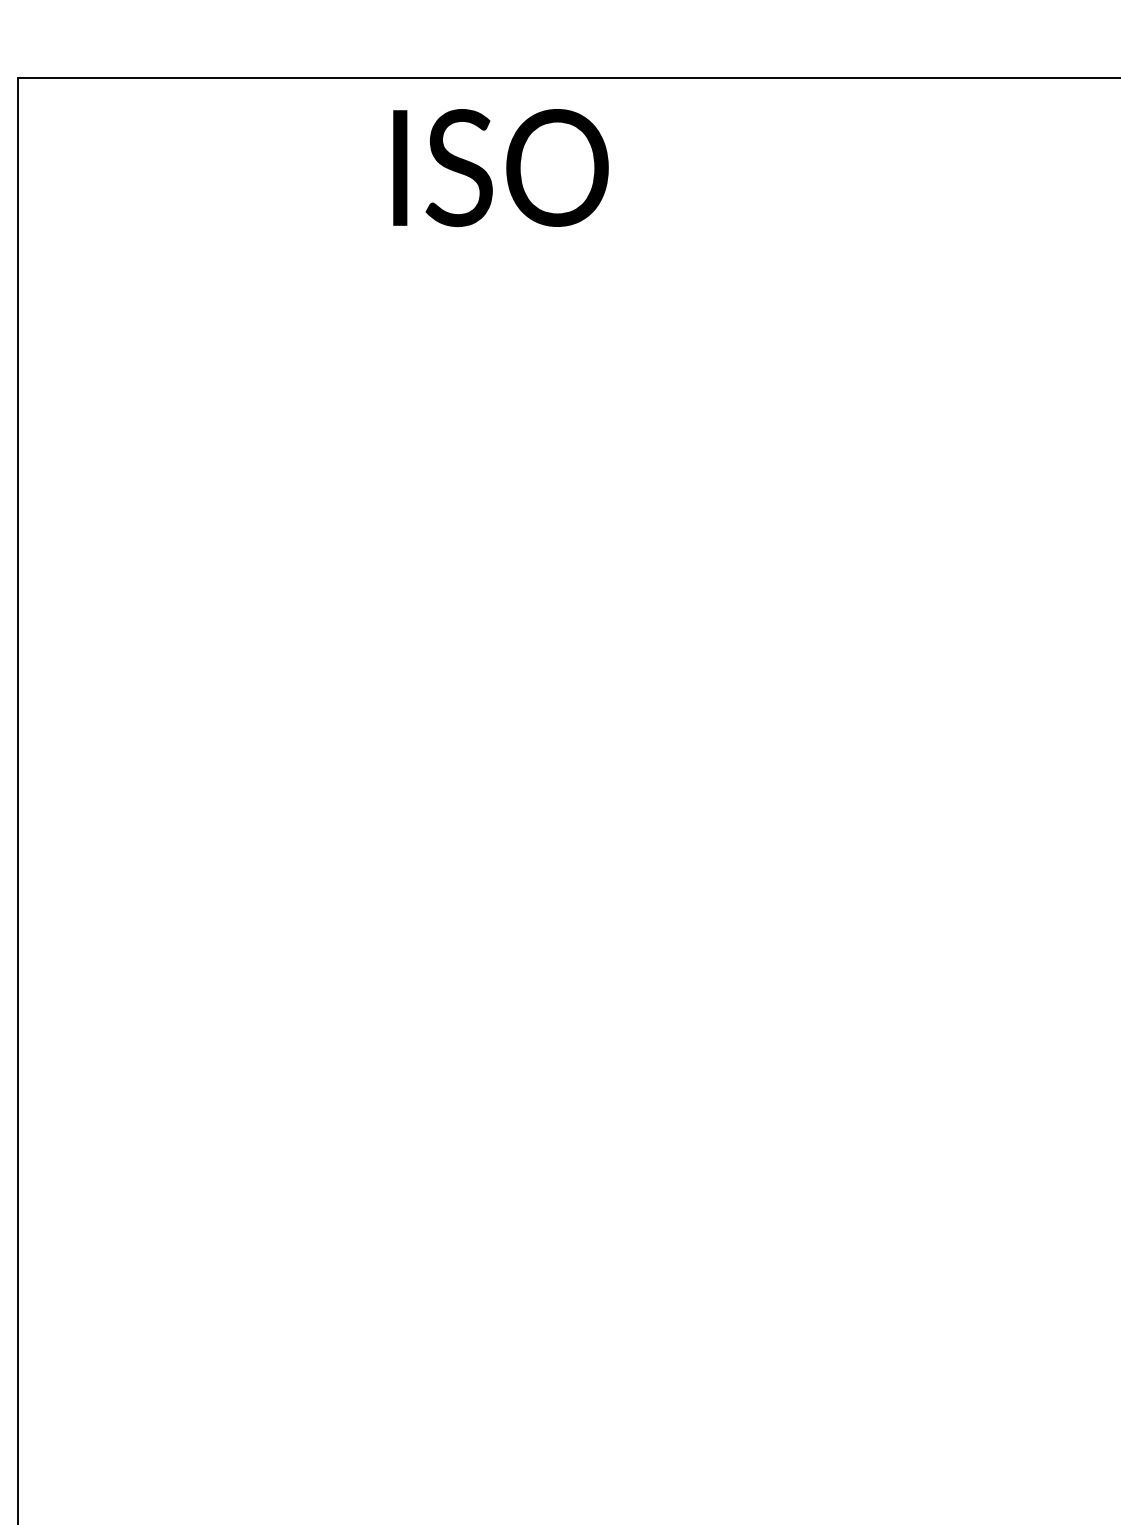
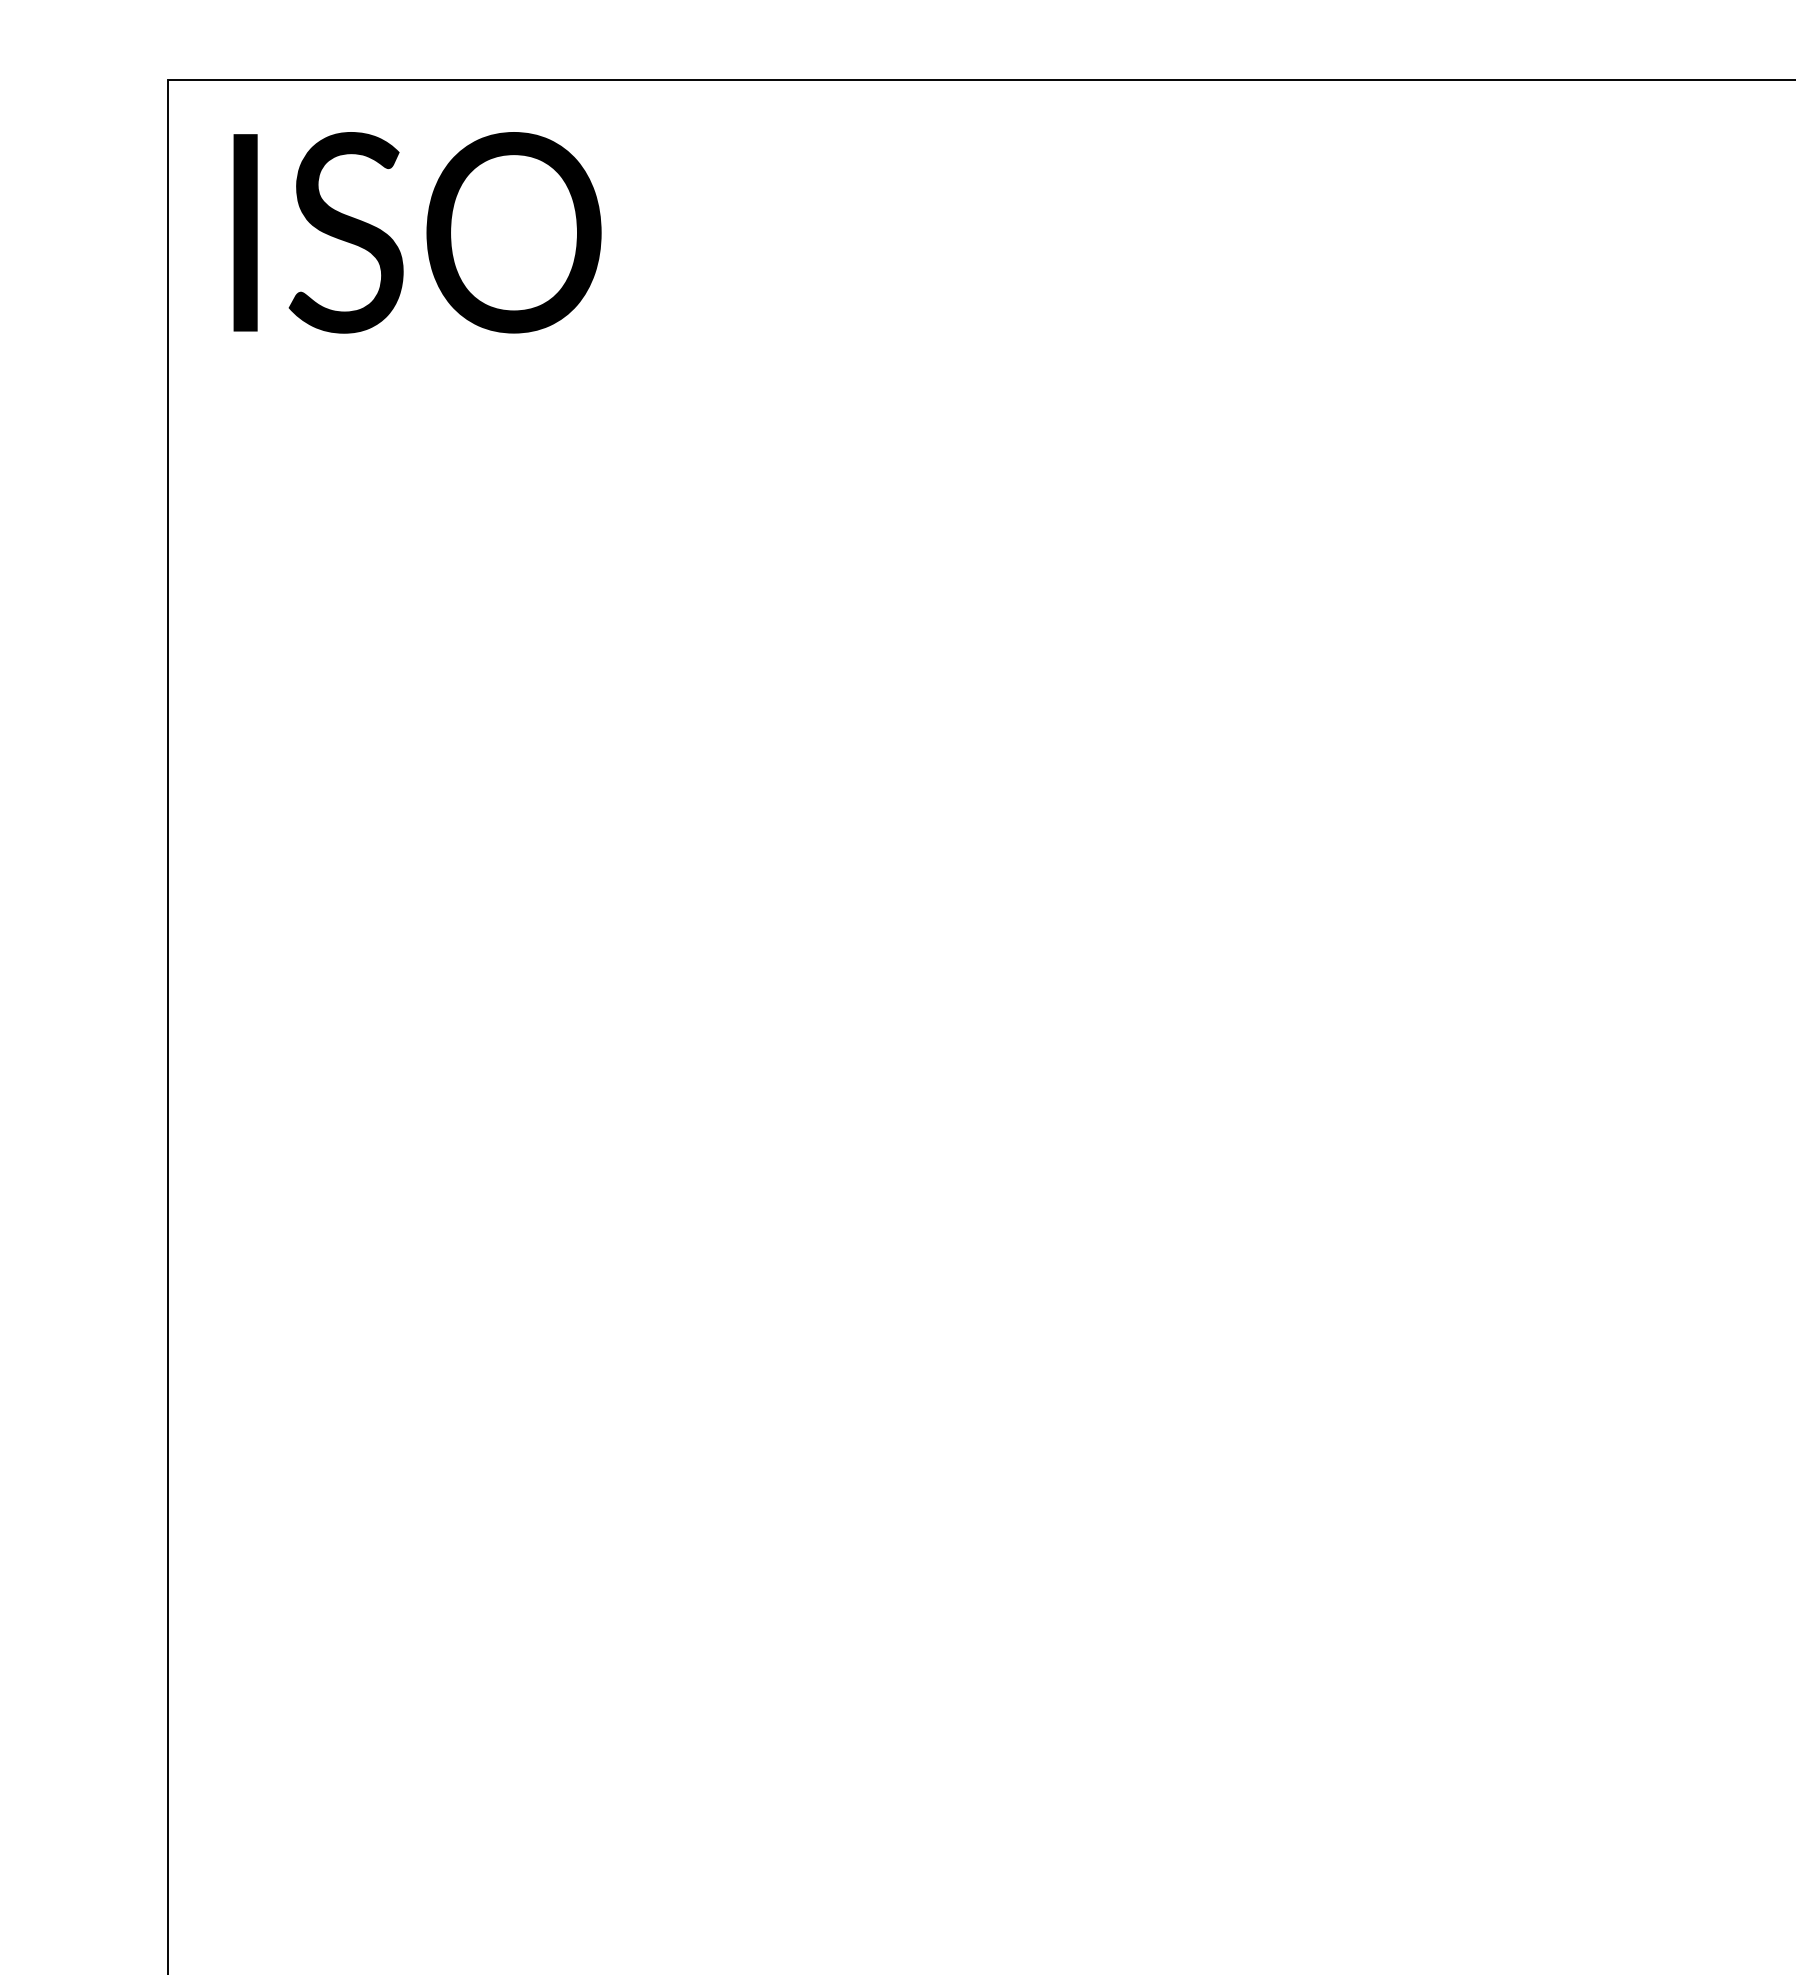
text: (500, 168) -> (416, 233), moved

